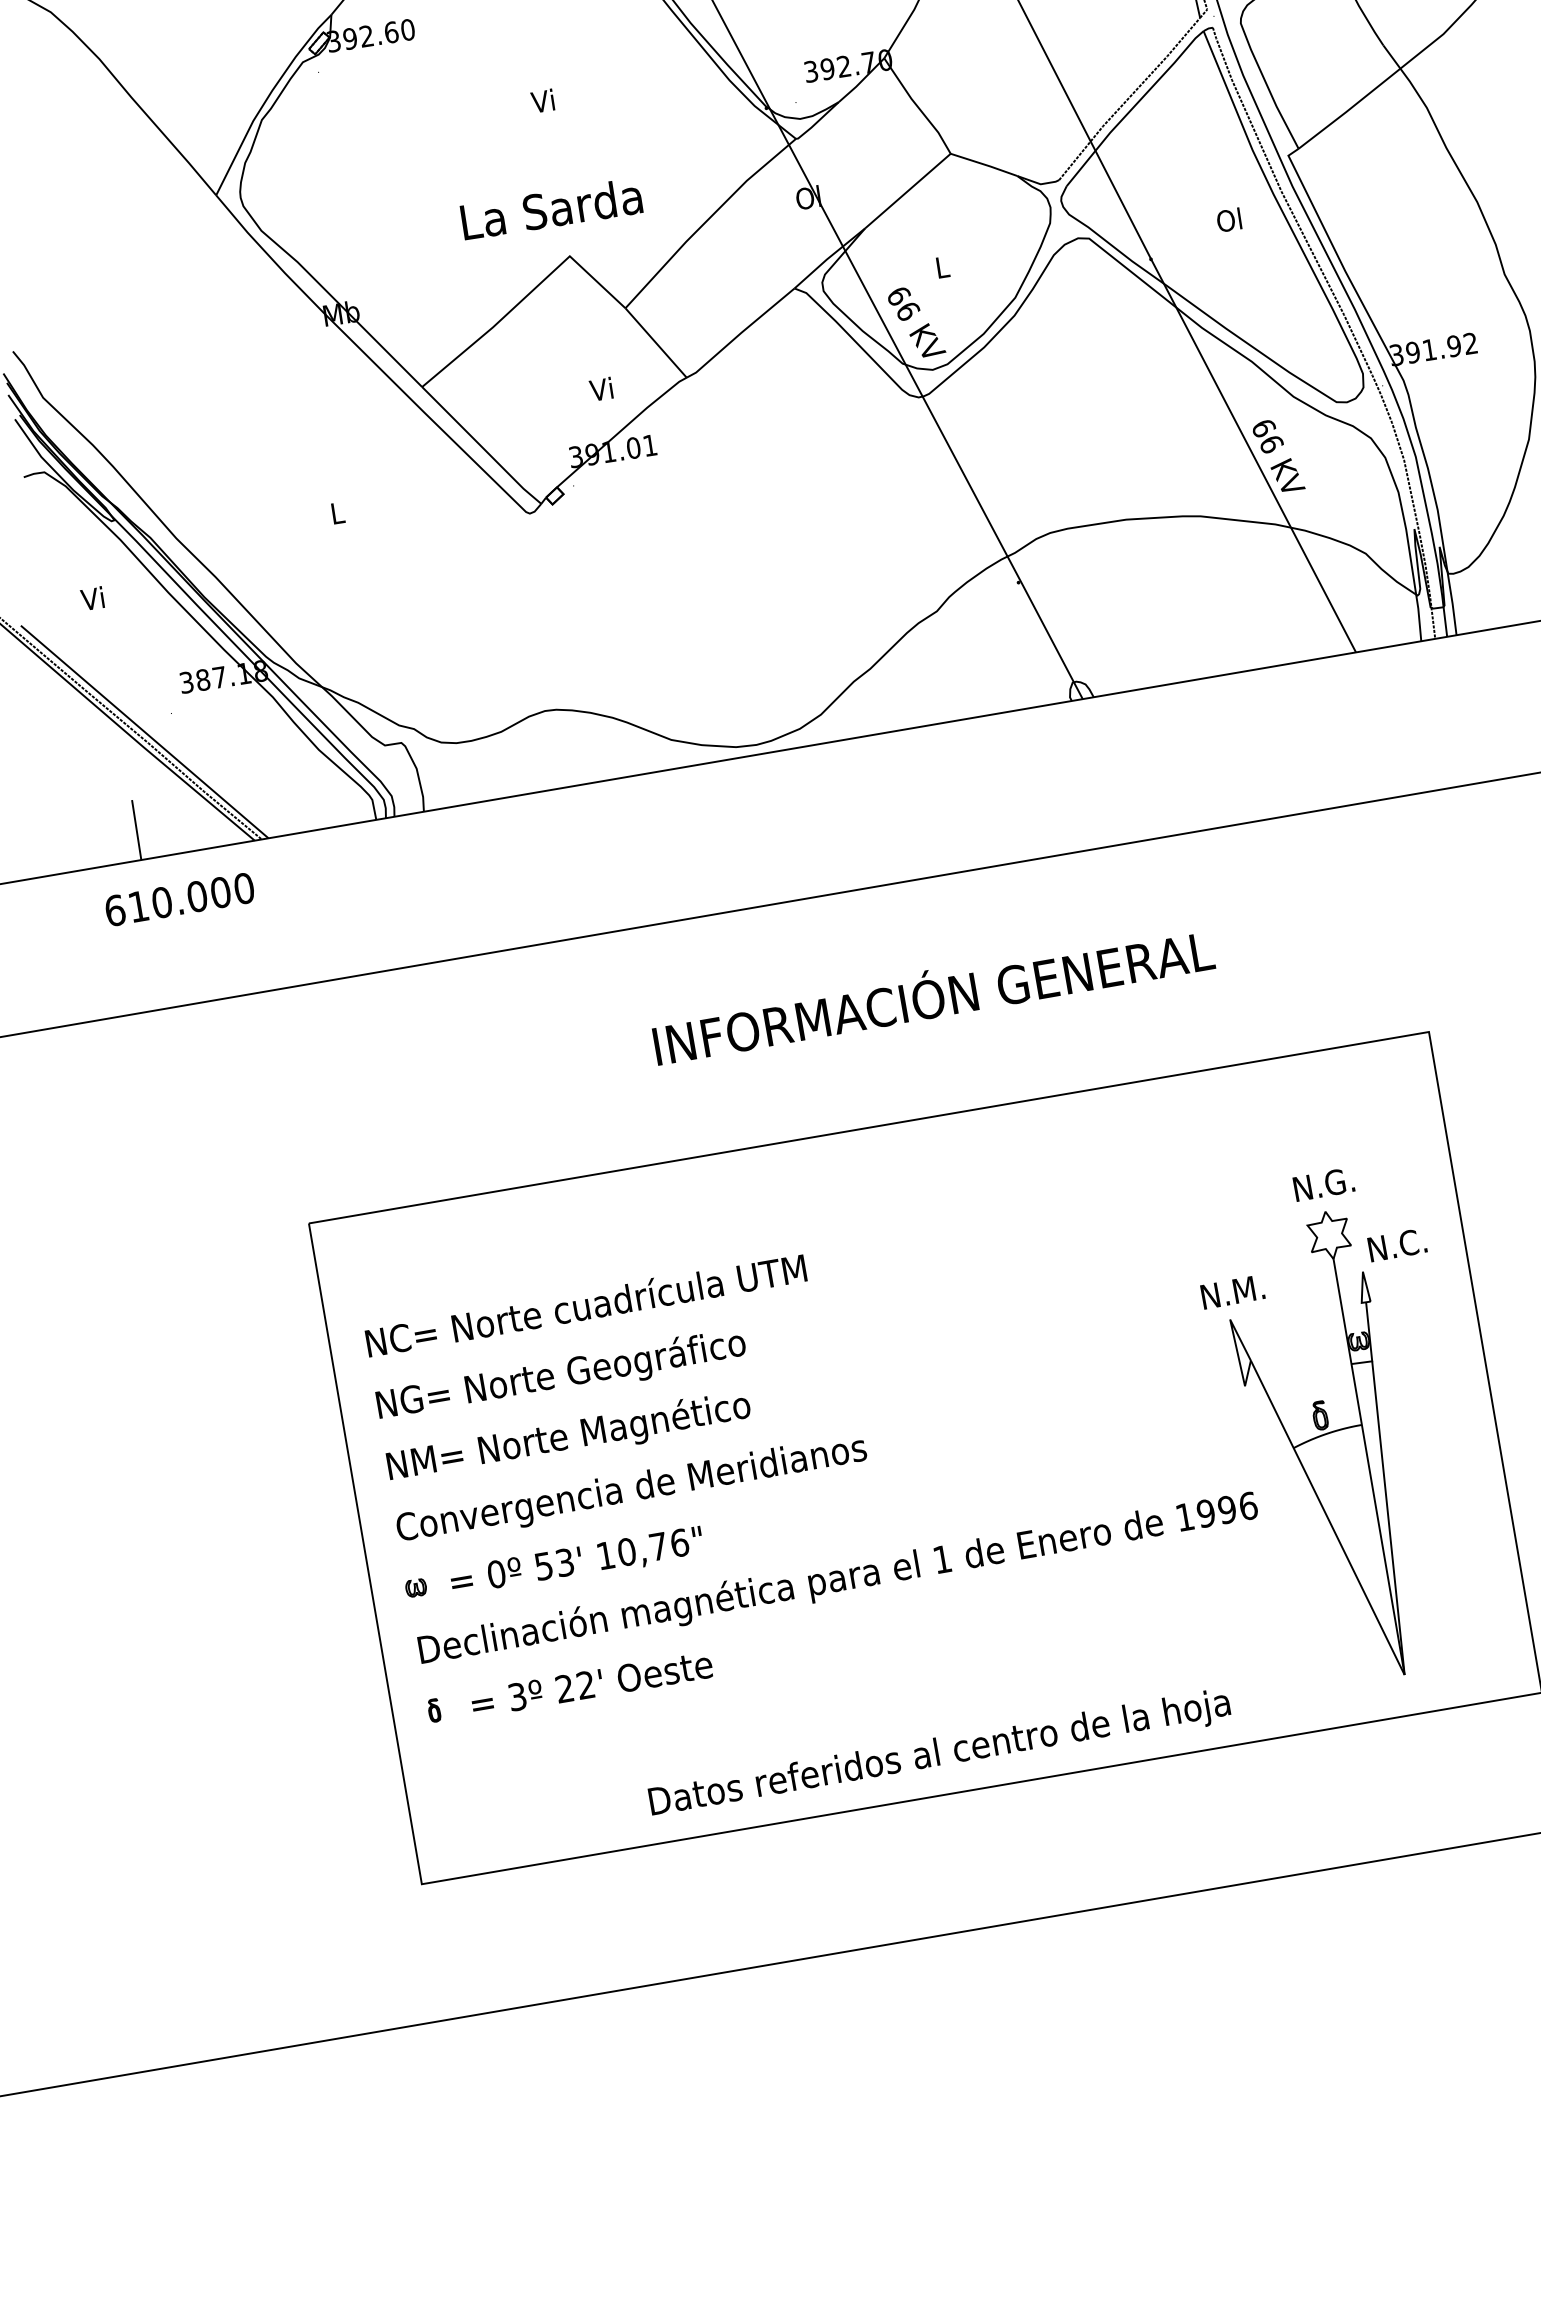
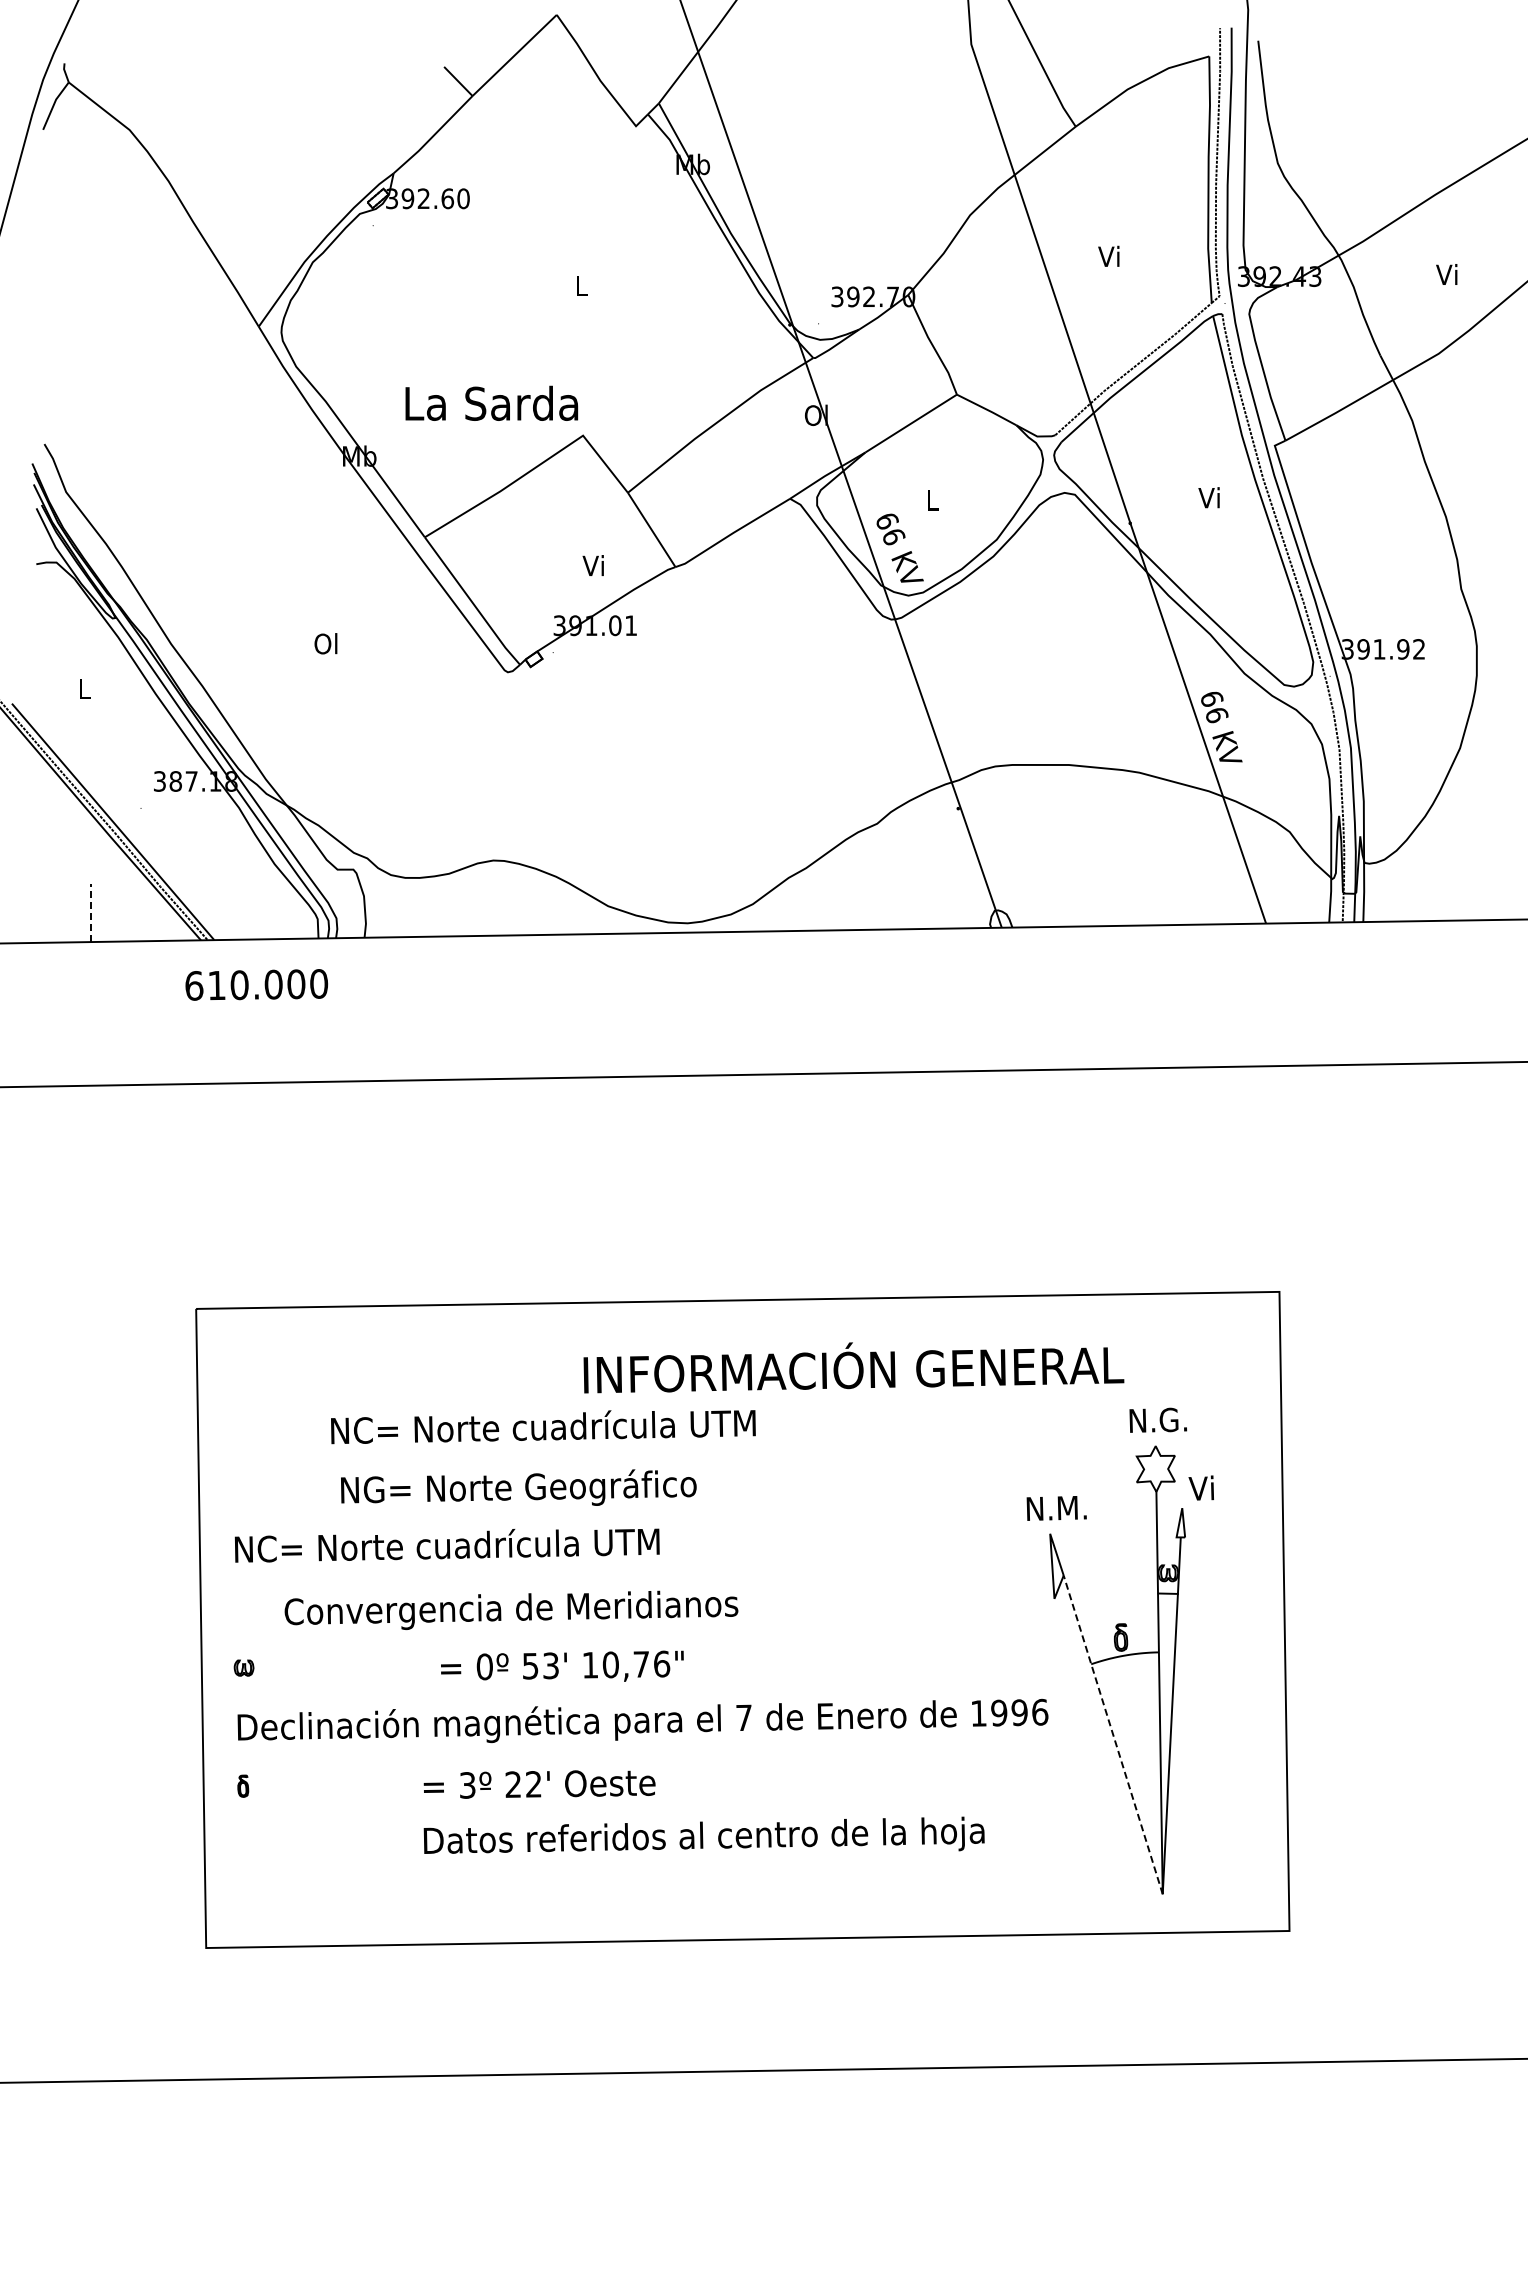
text: (542, 101) -> (579, 285), Vi -> L
text: (551, 208) -> (491, 402), moved
text: (1229, 219) -> (1209, 497), Ol -> Vi
text: (336, 513) -> (325, 643), L -> Ol
text: (91, 598) -> (82, 688), Vi -> L
line: (136, 830) -> (91, 913), solid -> dashed
text: (179, 899) -> (256, 984), moved
text: (933, 995) -> (853, 1367), moved
text: (1396, 1244) -> (1217, 1487), N.C. -> Vi
text: (586, 1306) -> (543, 1427), moved
text: (560, 1373) -> (518, 1487), moved
text: (618, 1427) -> (458, 1546), NM= Norte Magnético -> NC= Norte cuadrícula UTM
text: (631, 1489) -> (511, 1609), moved
line: (1327, 1517) -> (1113, 1734), solid -> dashed
text: (941, 1559) -> (743, 1717), 1 -> 7
text: (576, 1560) -> (562, 1665), moved
text: (591, 1684) -> (539, 1784), moved
text: (938, 1750) -> (703, 1834), moved

